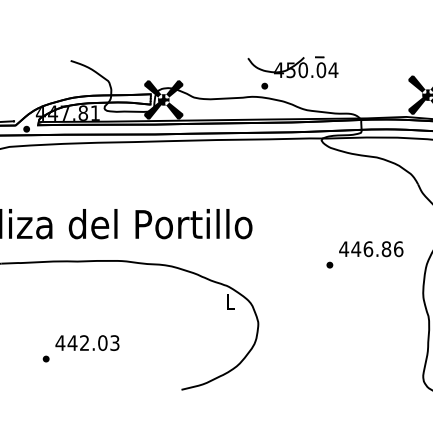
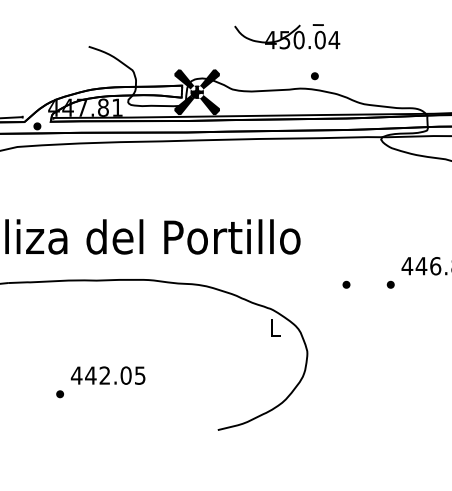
part: (292, 67) -> (286, 36), moved
part: (291, 264) -> (346, 284), added
text: (114, 342) -> (139, 374), 442.03 -> 442.05

